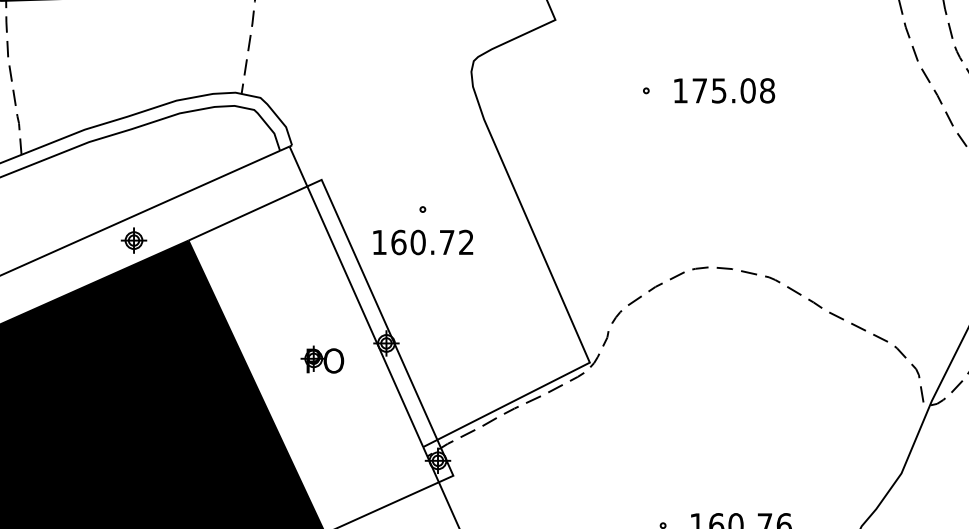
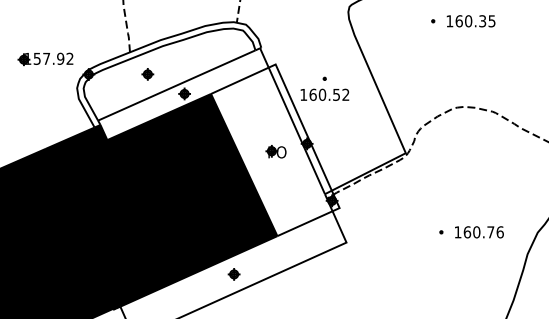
text: (733, 91) -> (475, 21), 175.08 -> 160.35
part: (57, 200) -> (147, 74), added
text: (446, 241) -> (336, 94), 160.72 -> 160.52

